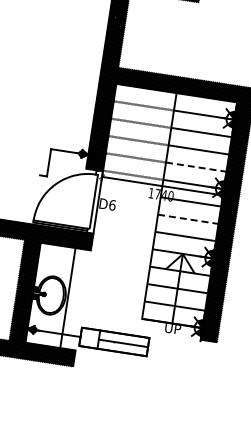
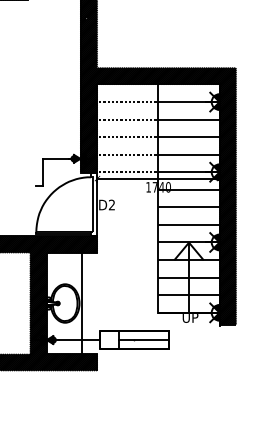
line: (196, 167) -> (189, 154), dashed -> solid
text: (112, 204) -> (111, 204), D6 -> D2
line: (188, 219) -> (189, 207), dashed -> solid

